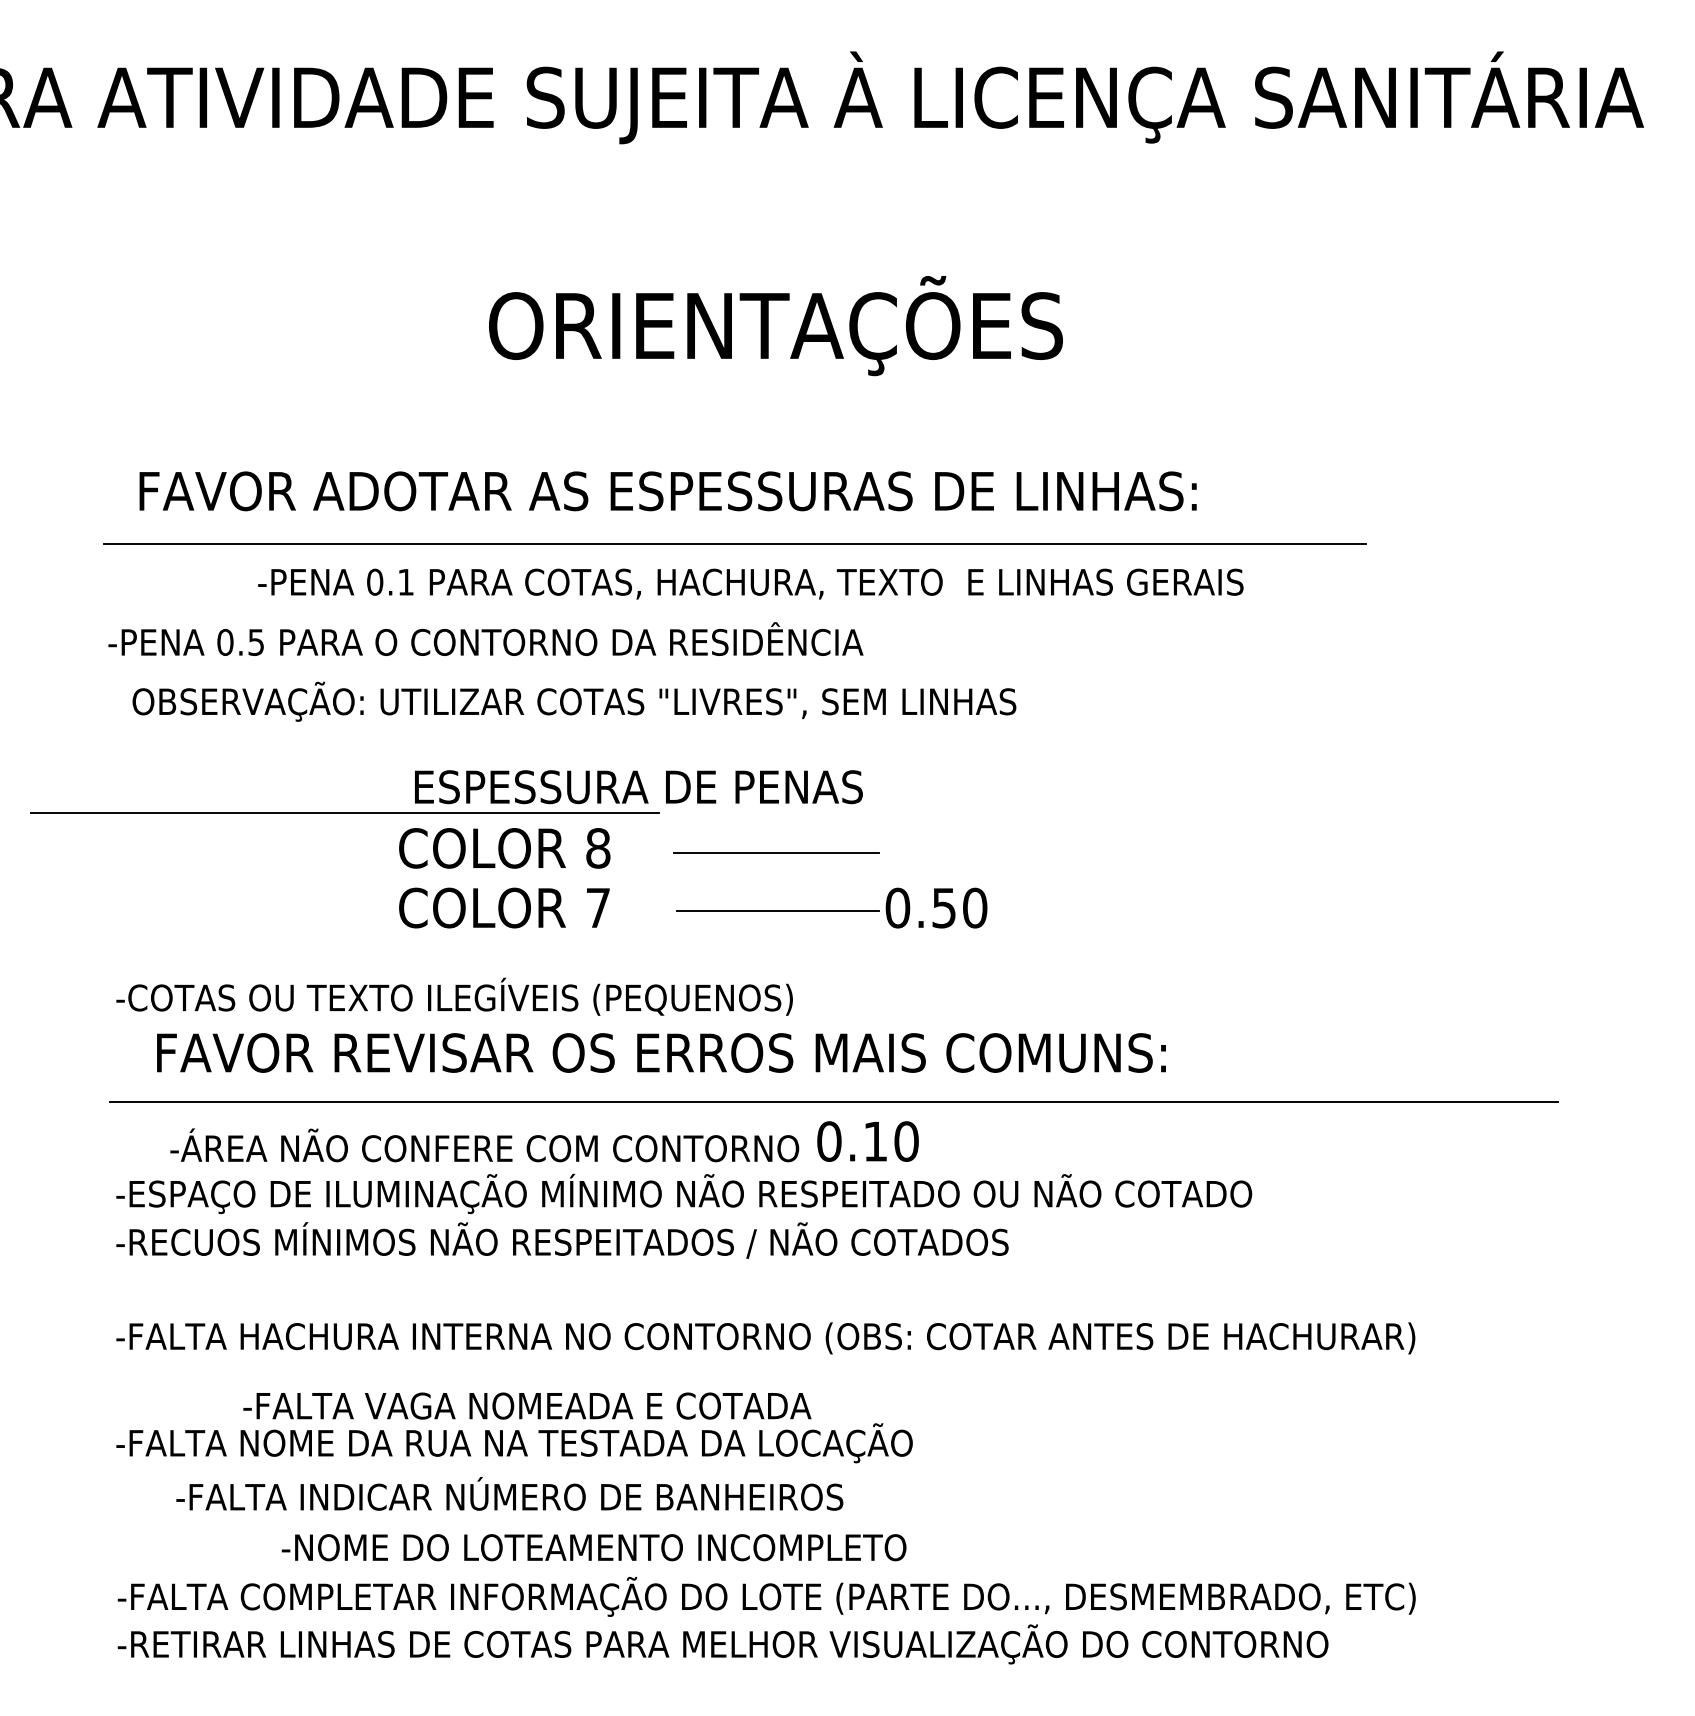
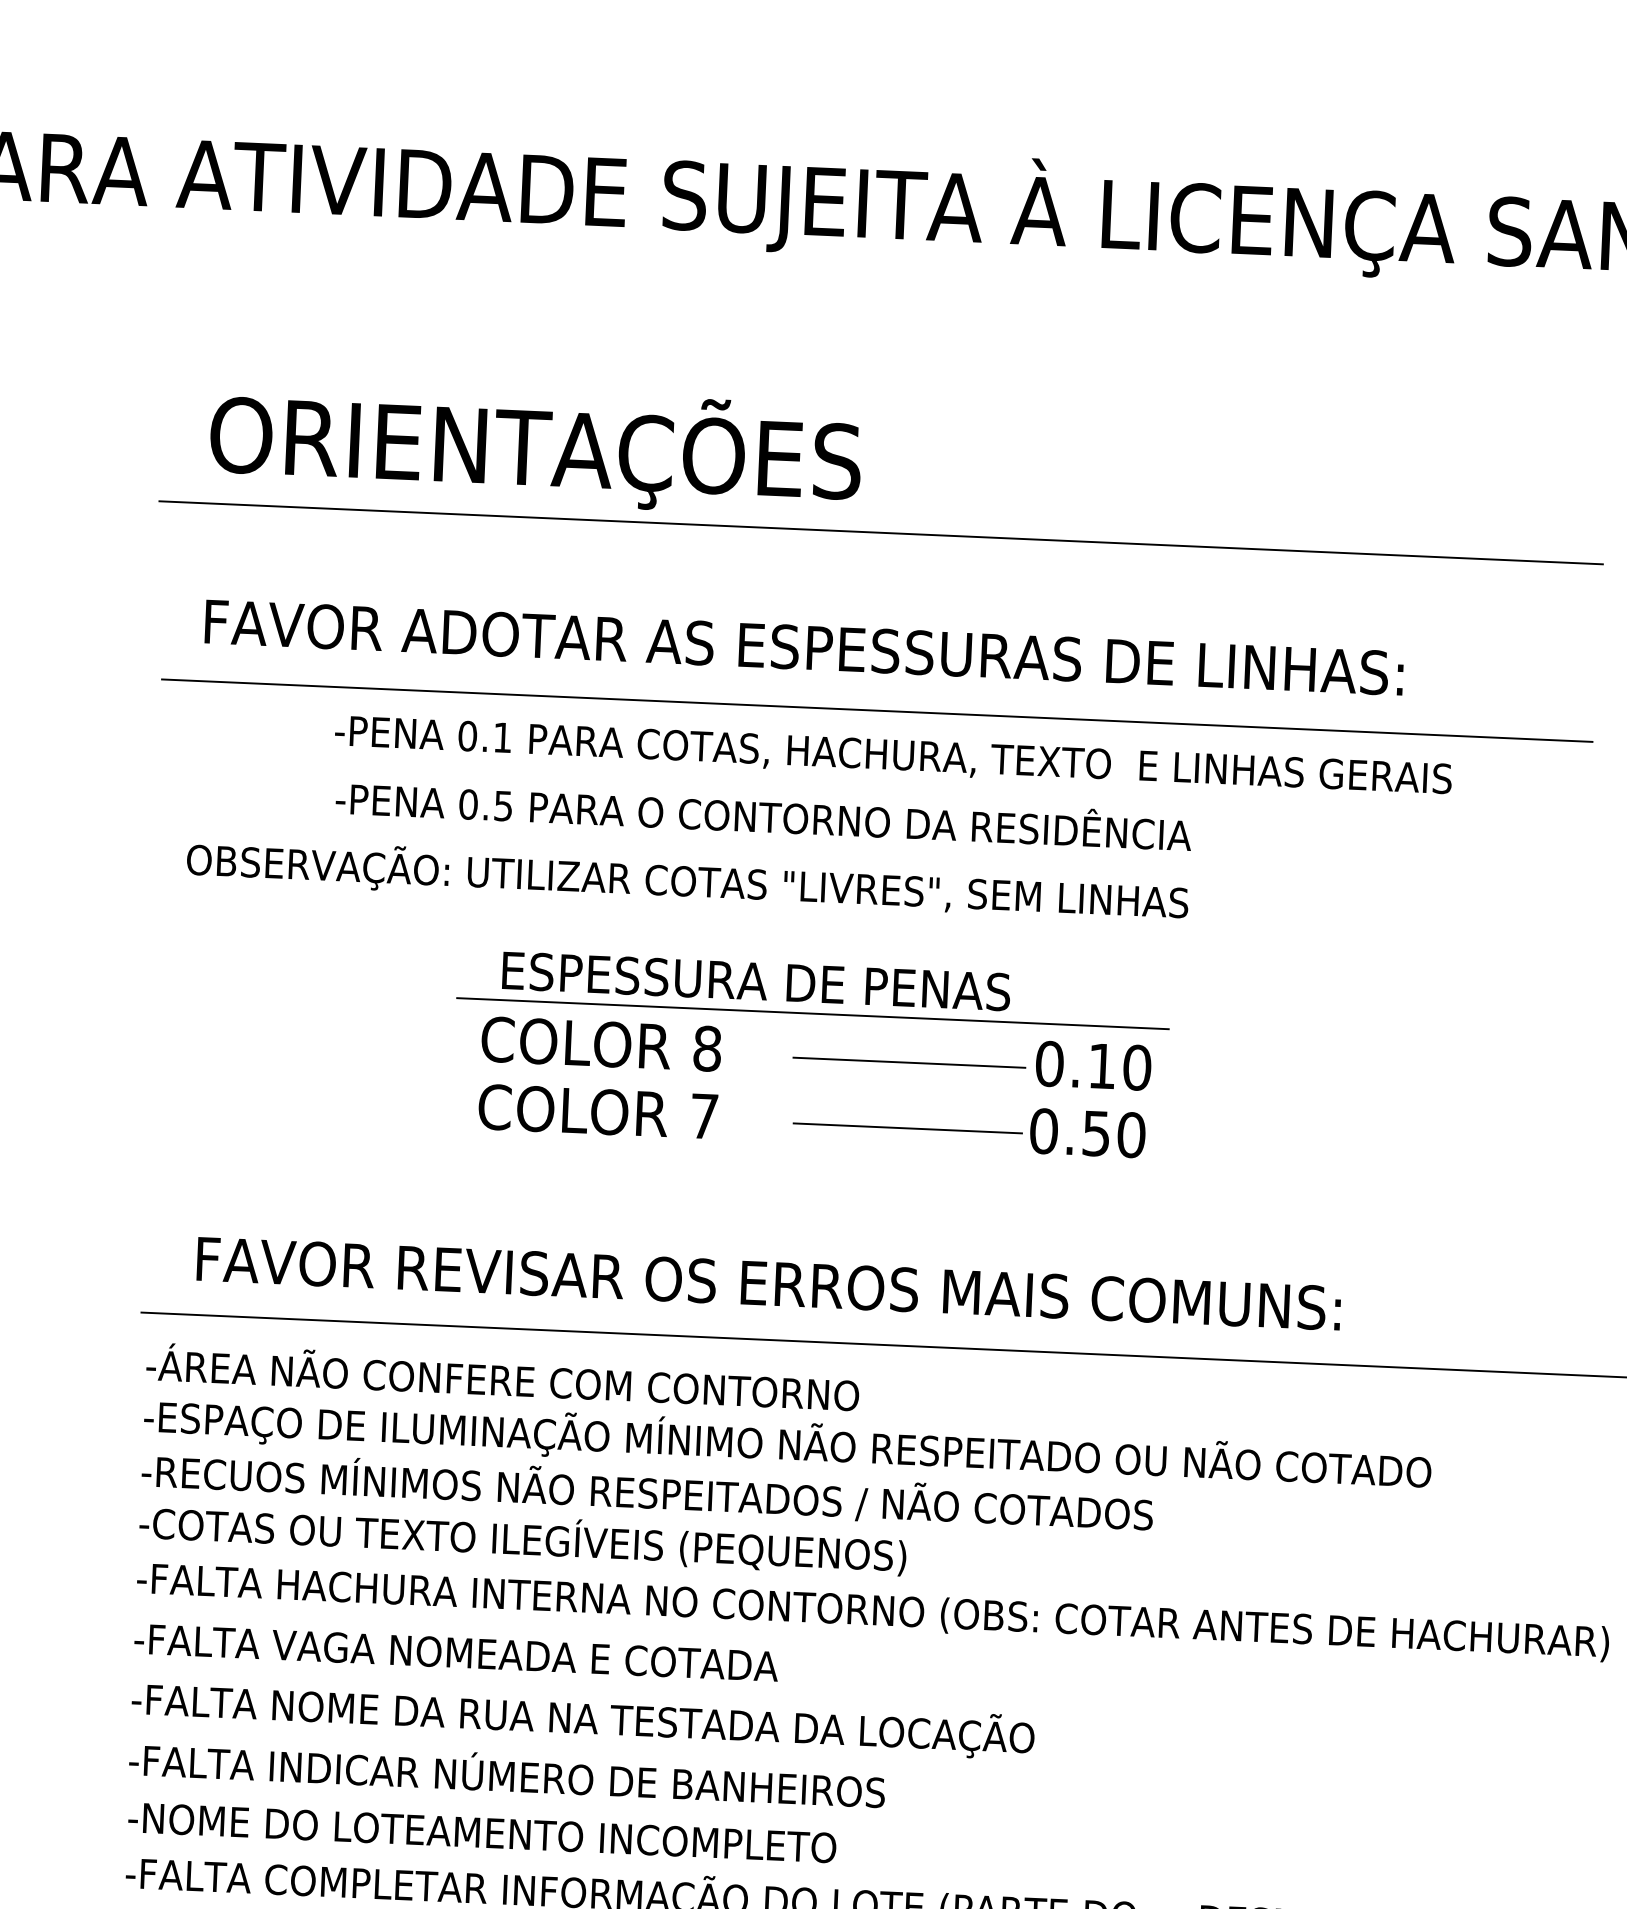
text: (775, 326) -> (535, 448), moved
line: (731, 387) -> (881, 533), added
text: (485, 638) -> (763, 812), moved
line: (344, 812) -> (812, 1012), moved
text: (454, 996) -> (522, 1538), moved
text: (867, 1141) -> (1092, 1065), moved
text: (484, 1145) -> (502, 1377), moved
text: (527, 1405) -> (456, 1652), moved
text: (509, 1493) -> (506, 1772), moved
text: (593, 1547) -> (481, 1832), moved

